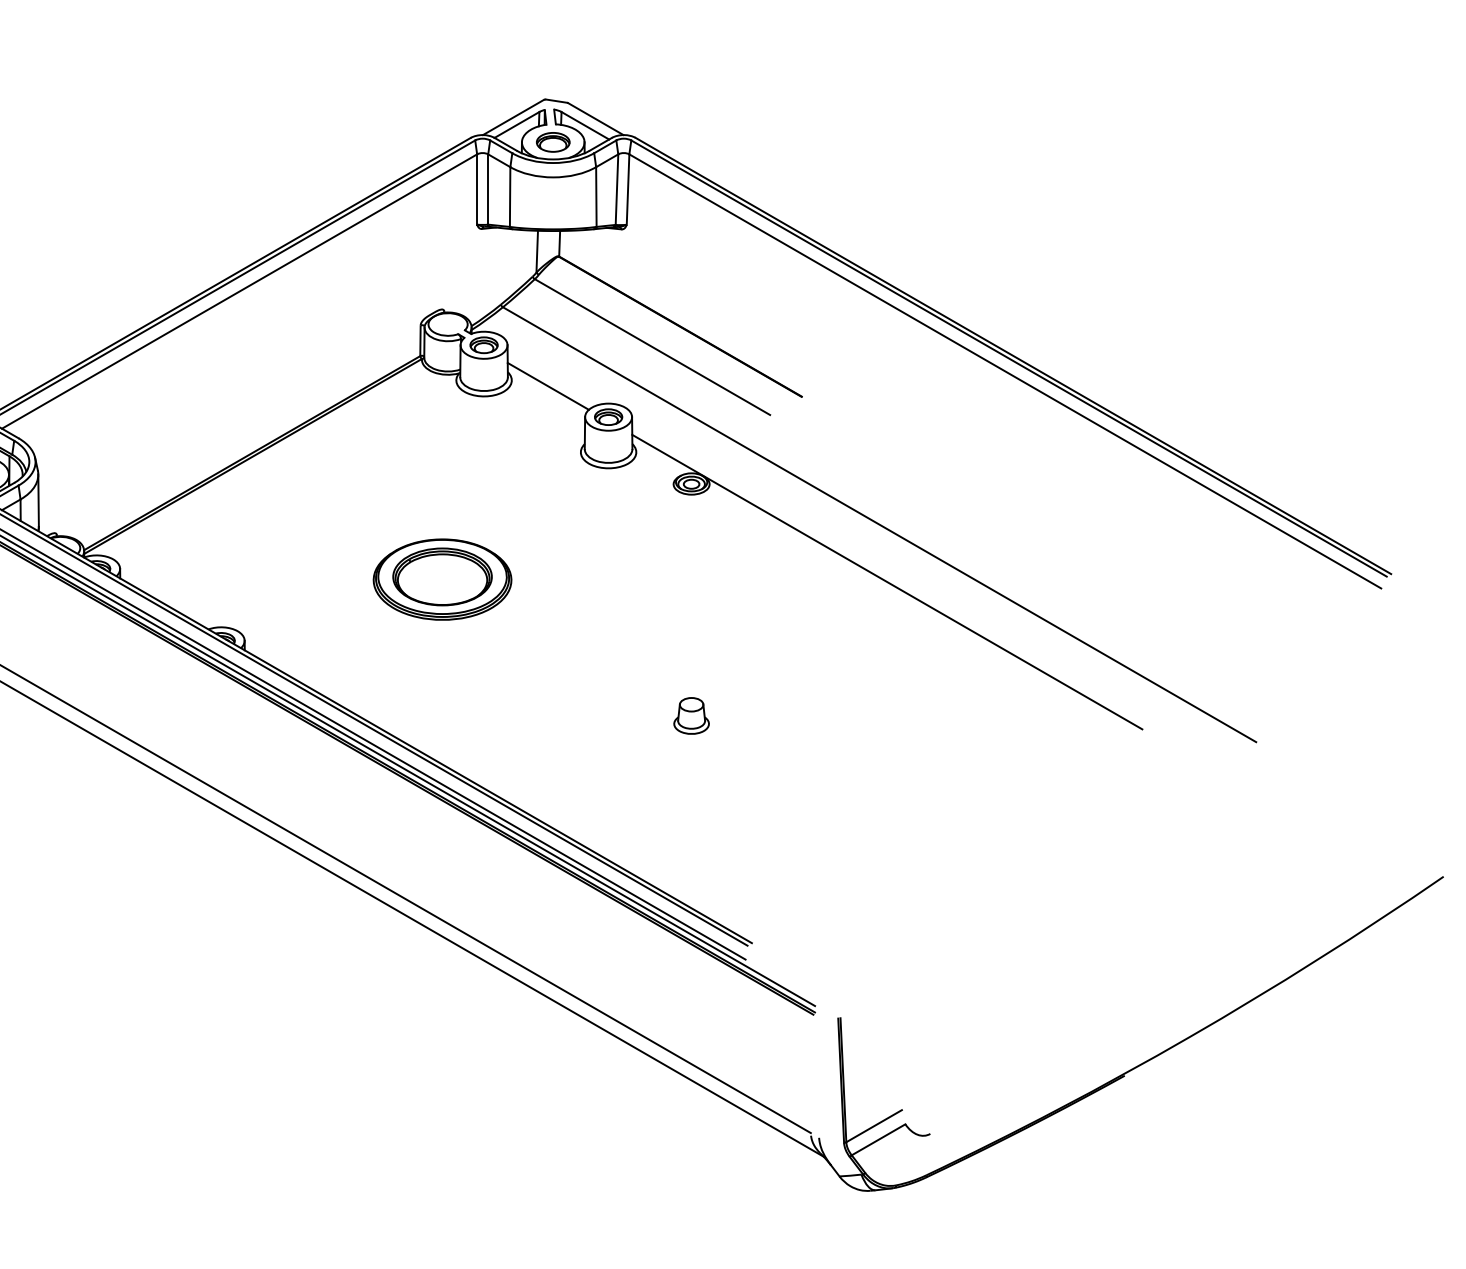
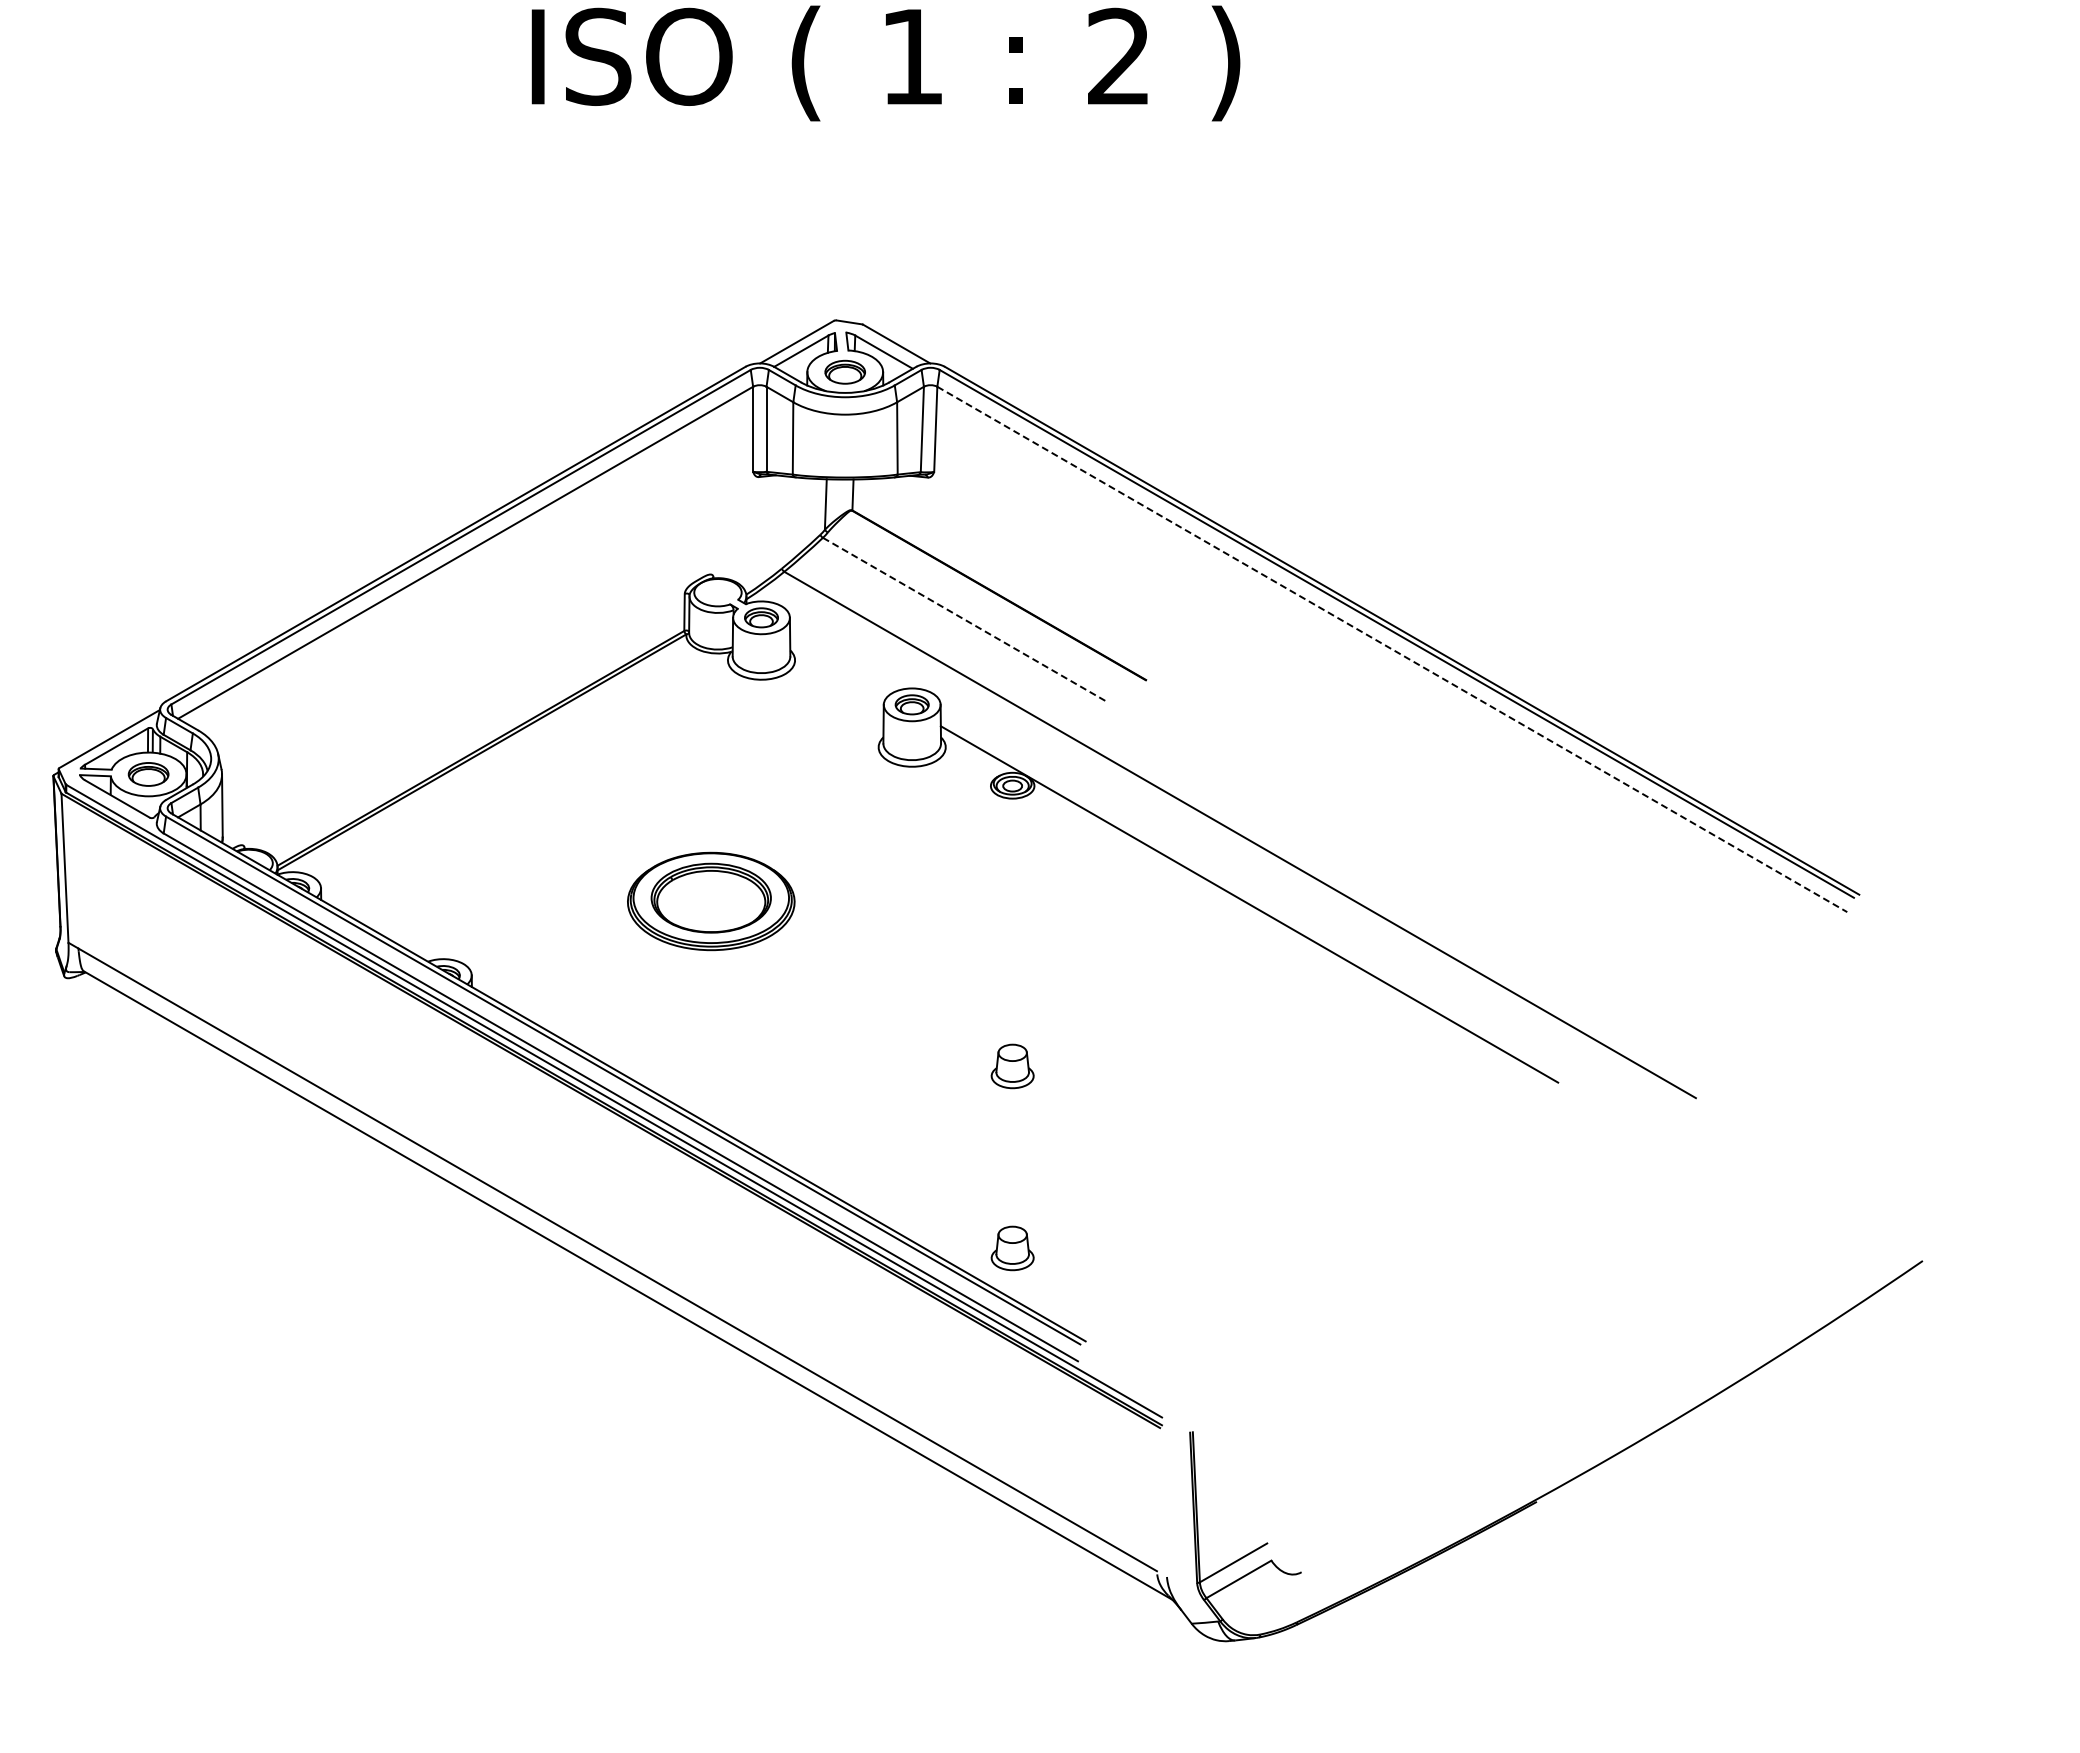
line: (652, 347) -> (965, 620), solid -> dashed
line: (1005, 371) -> (1392, 649), solid -> dashed
line: (548, 386) -> (839, 667), removed
part: (691, 866) -> (1012, 1248), added

